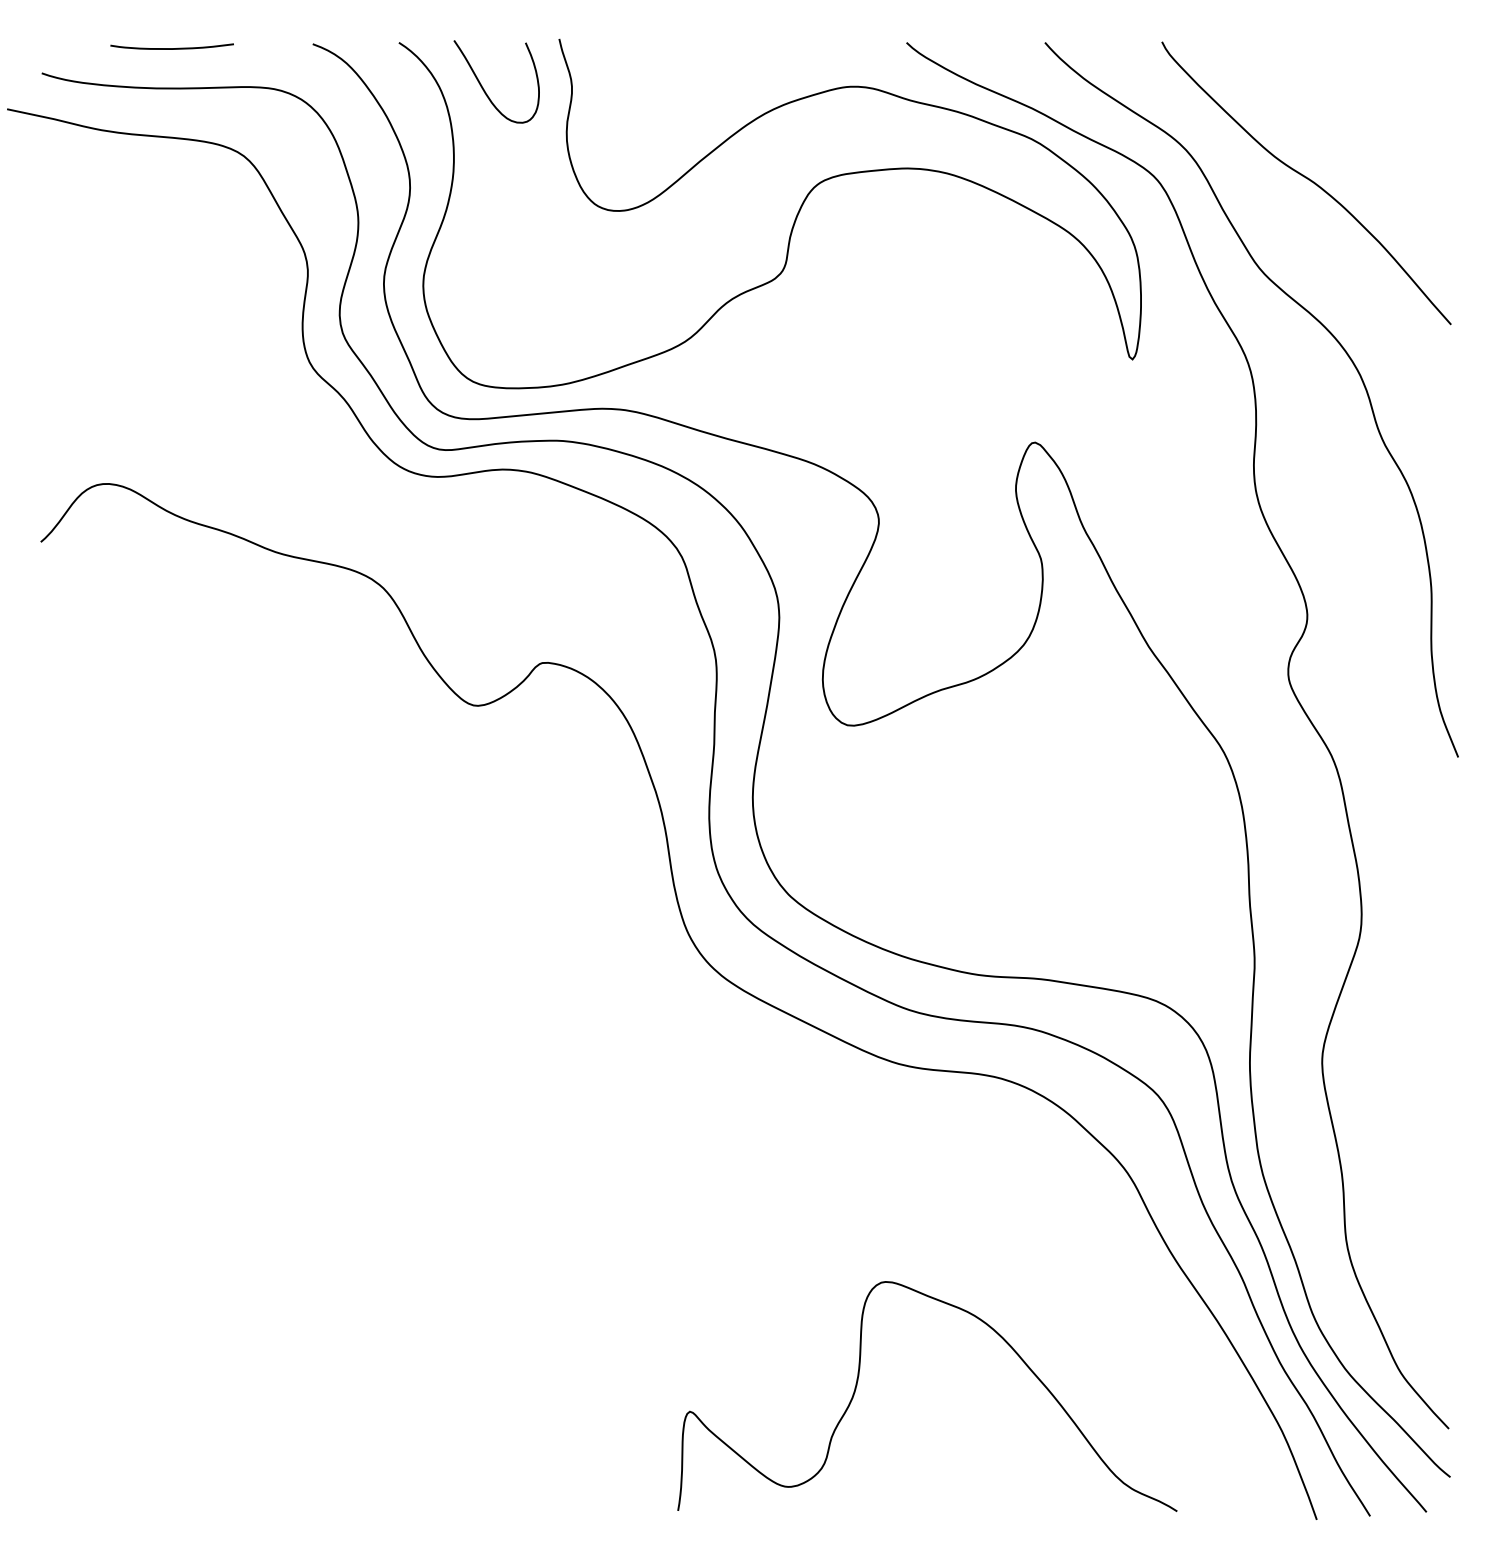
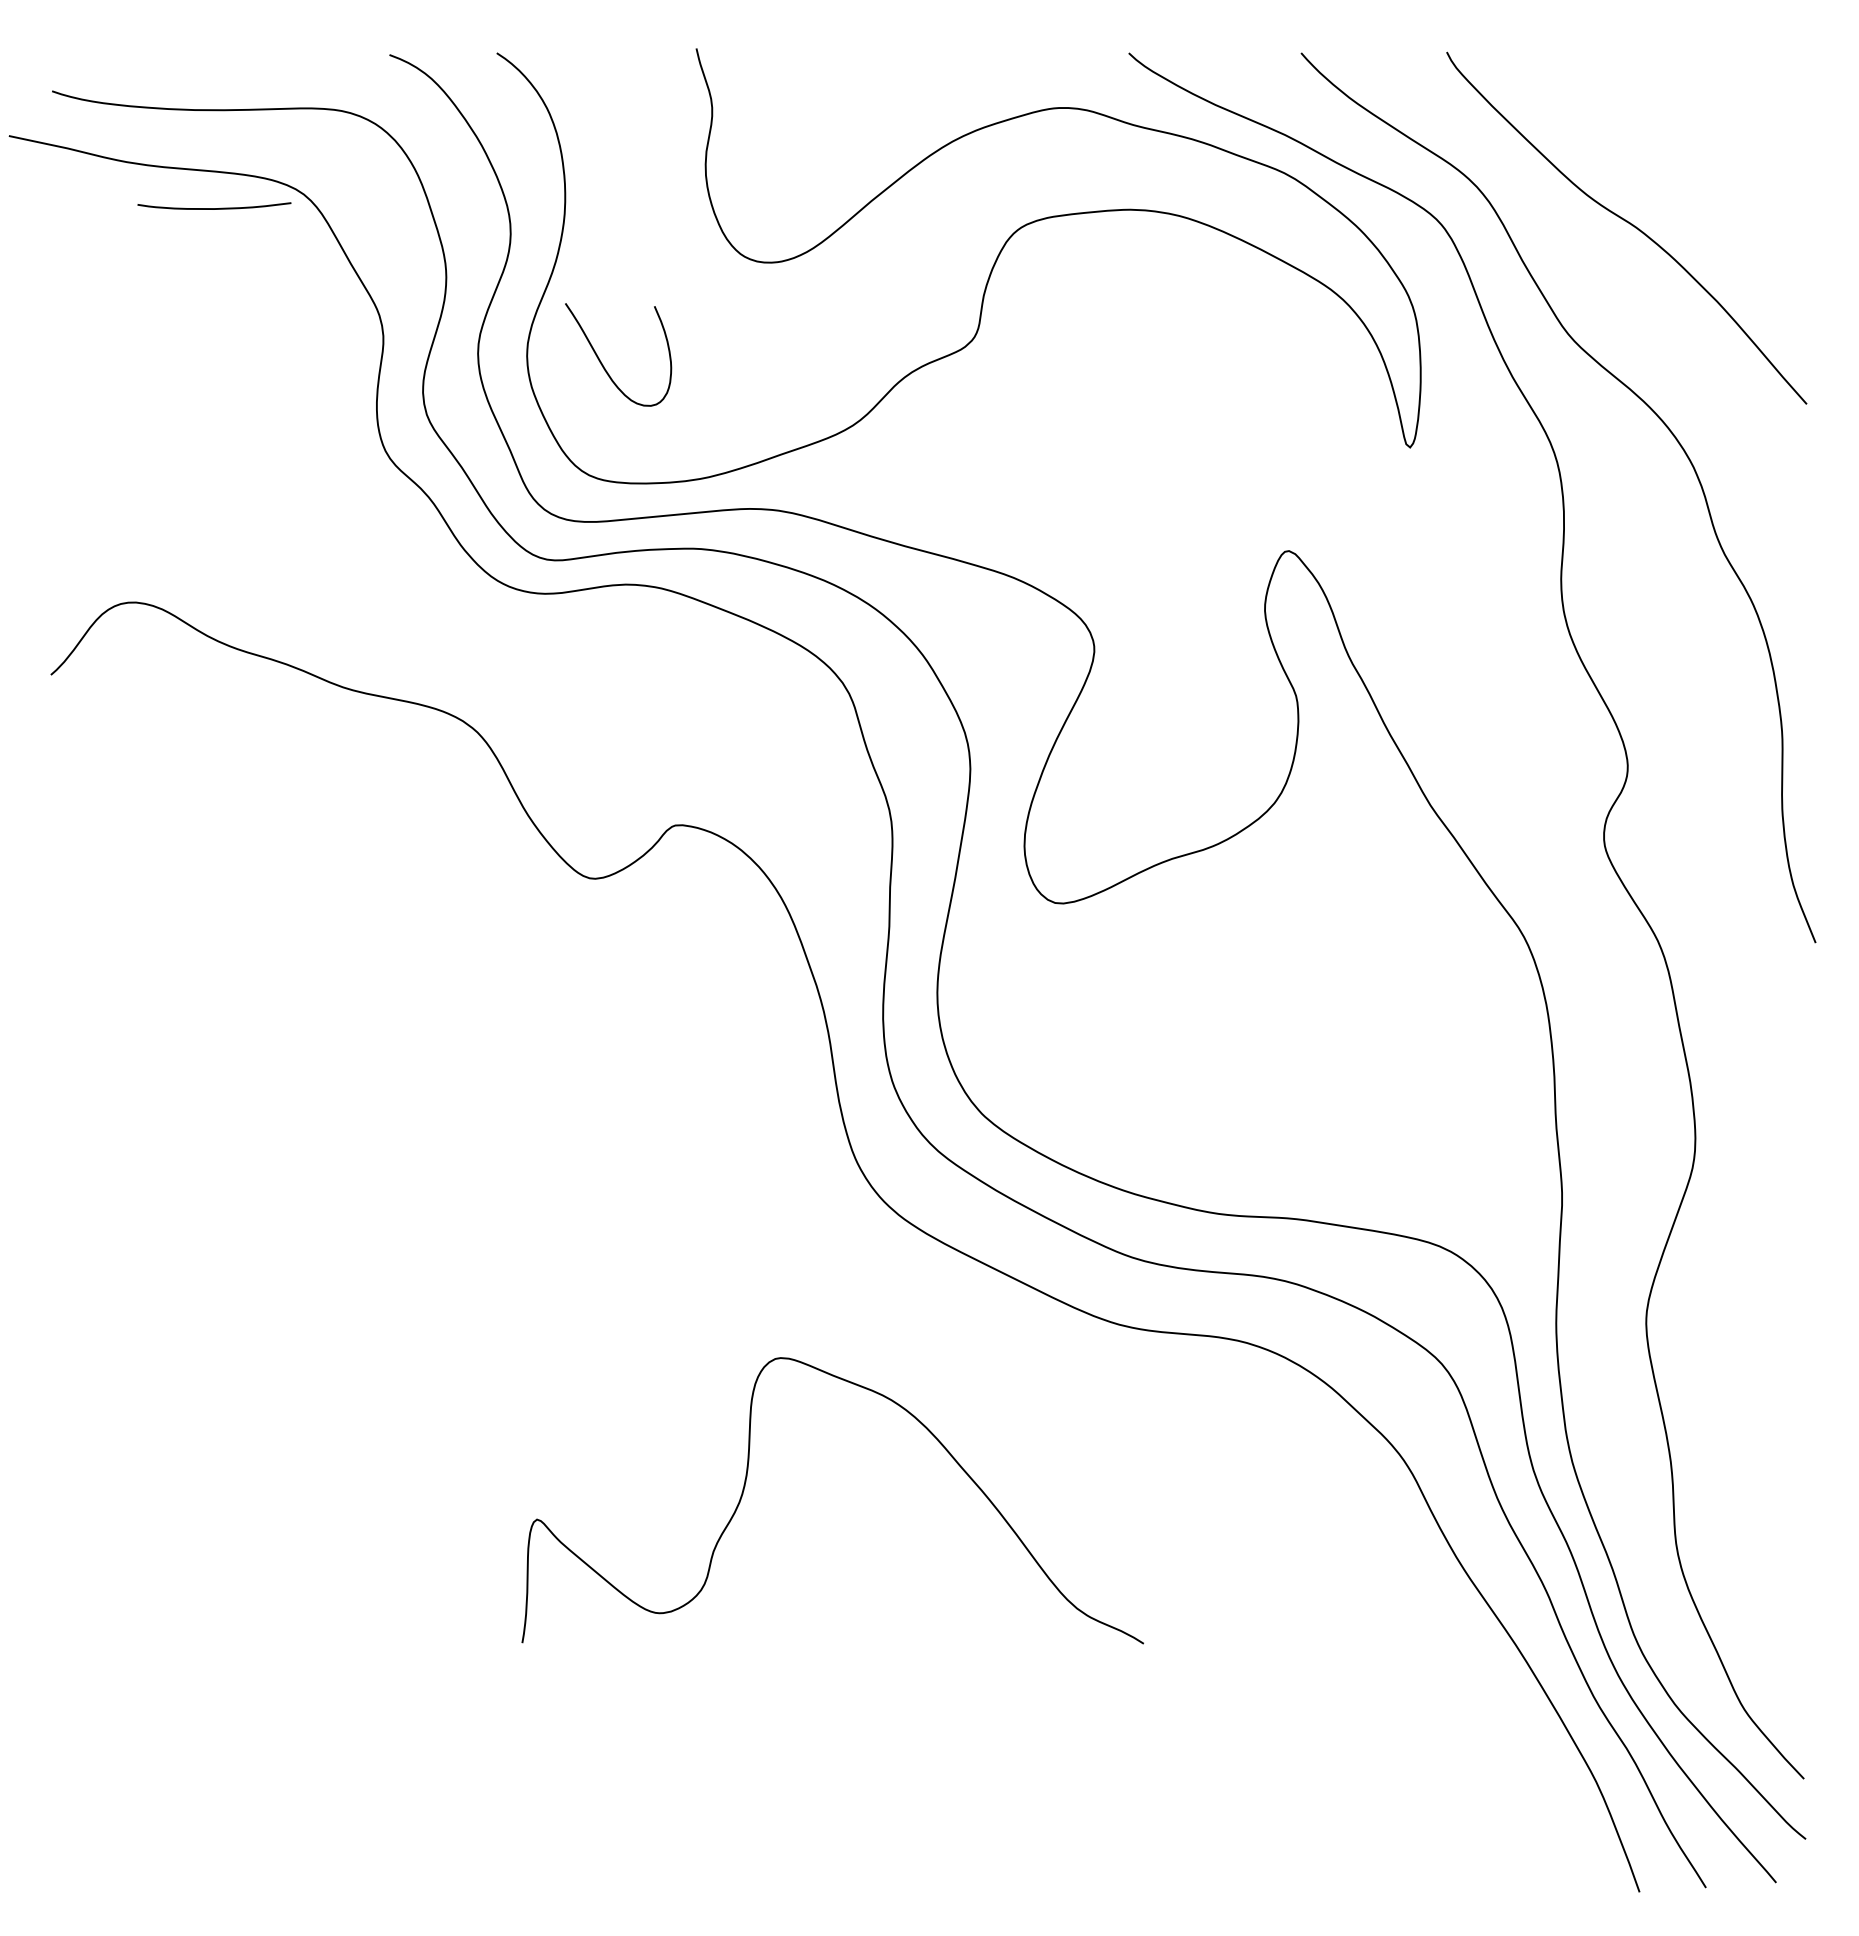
curve: (172, 48) -> (214, 208), moved
curve: (483, 88) -> (602, 363), moved
curve: (858, 1381) -> (746, 1482), moved

